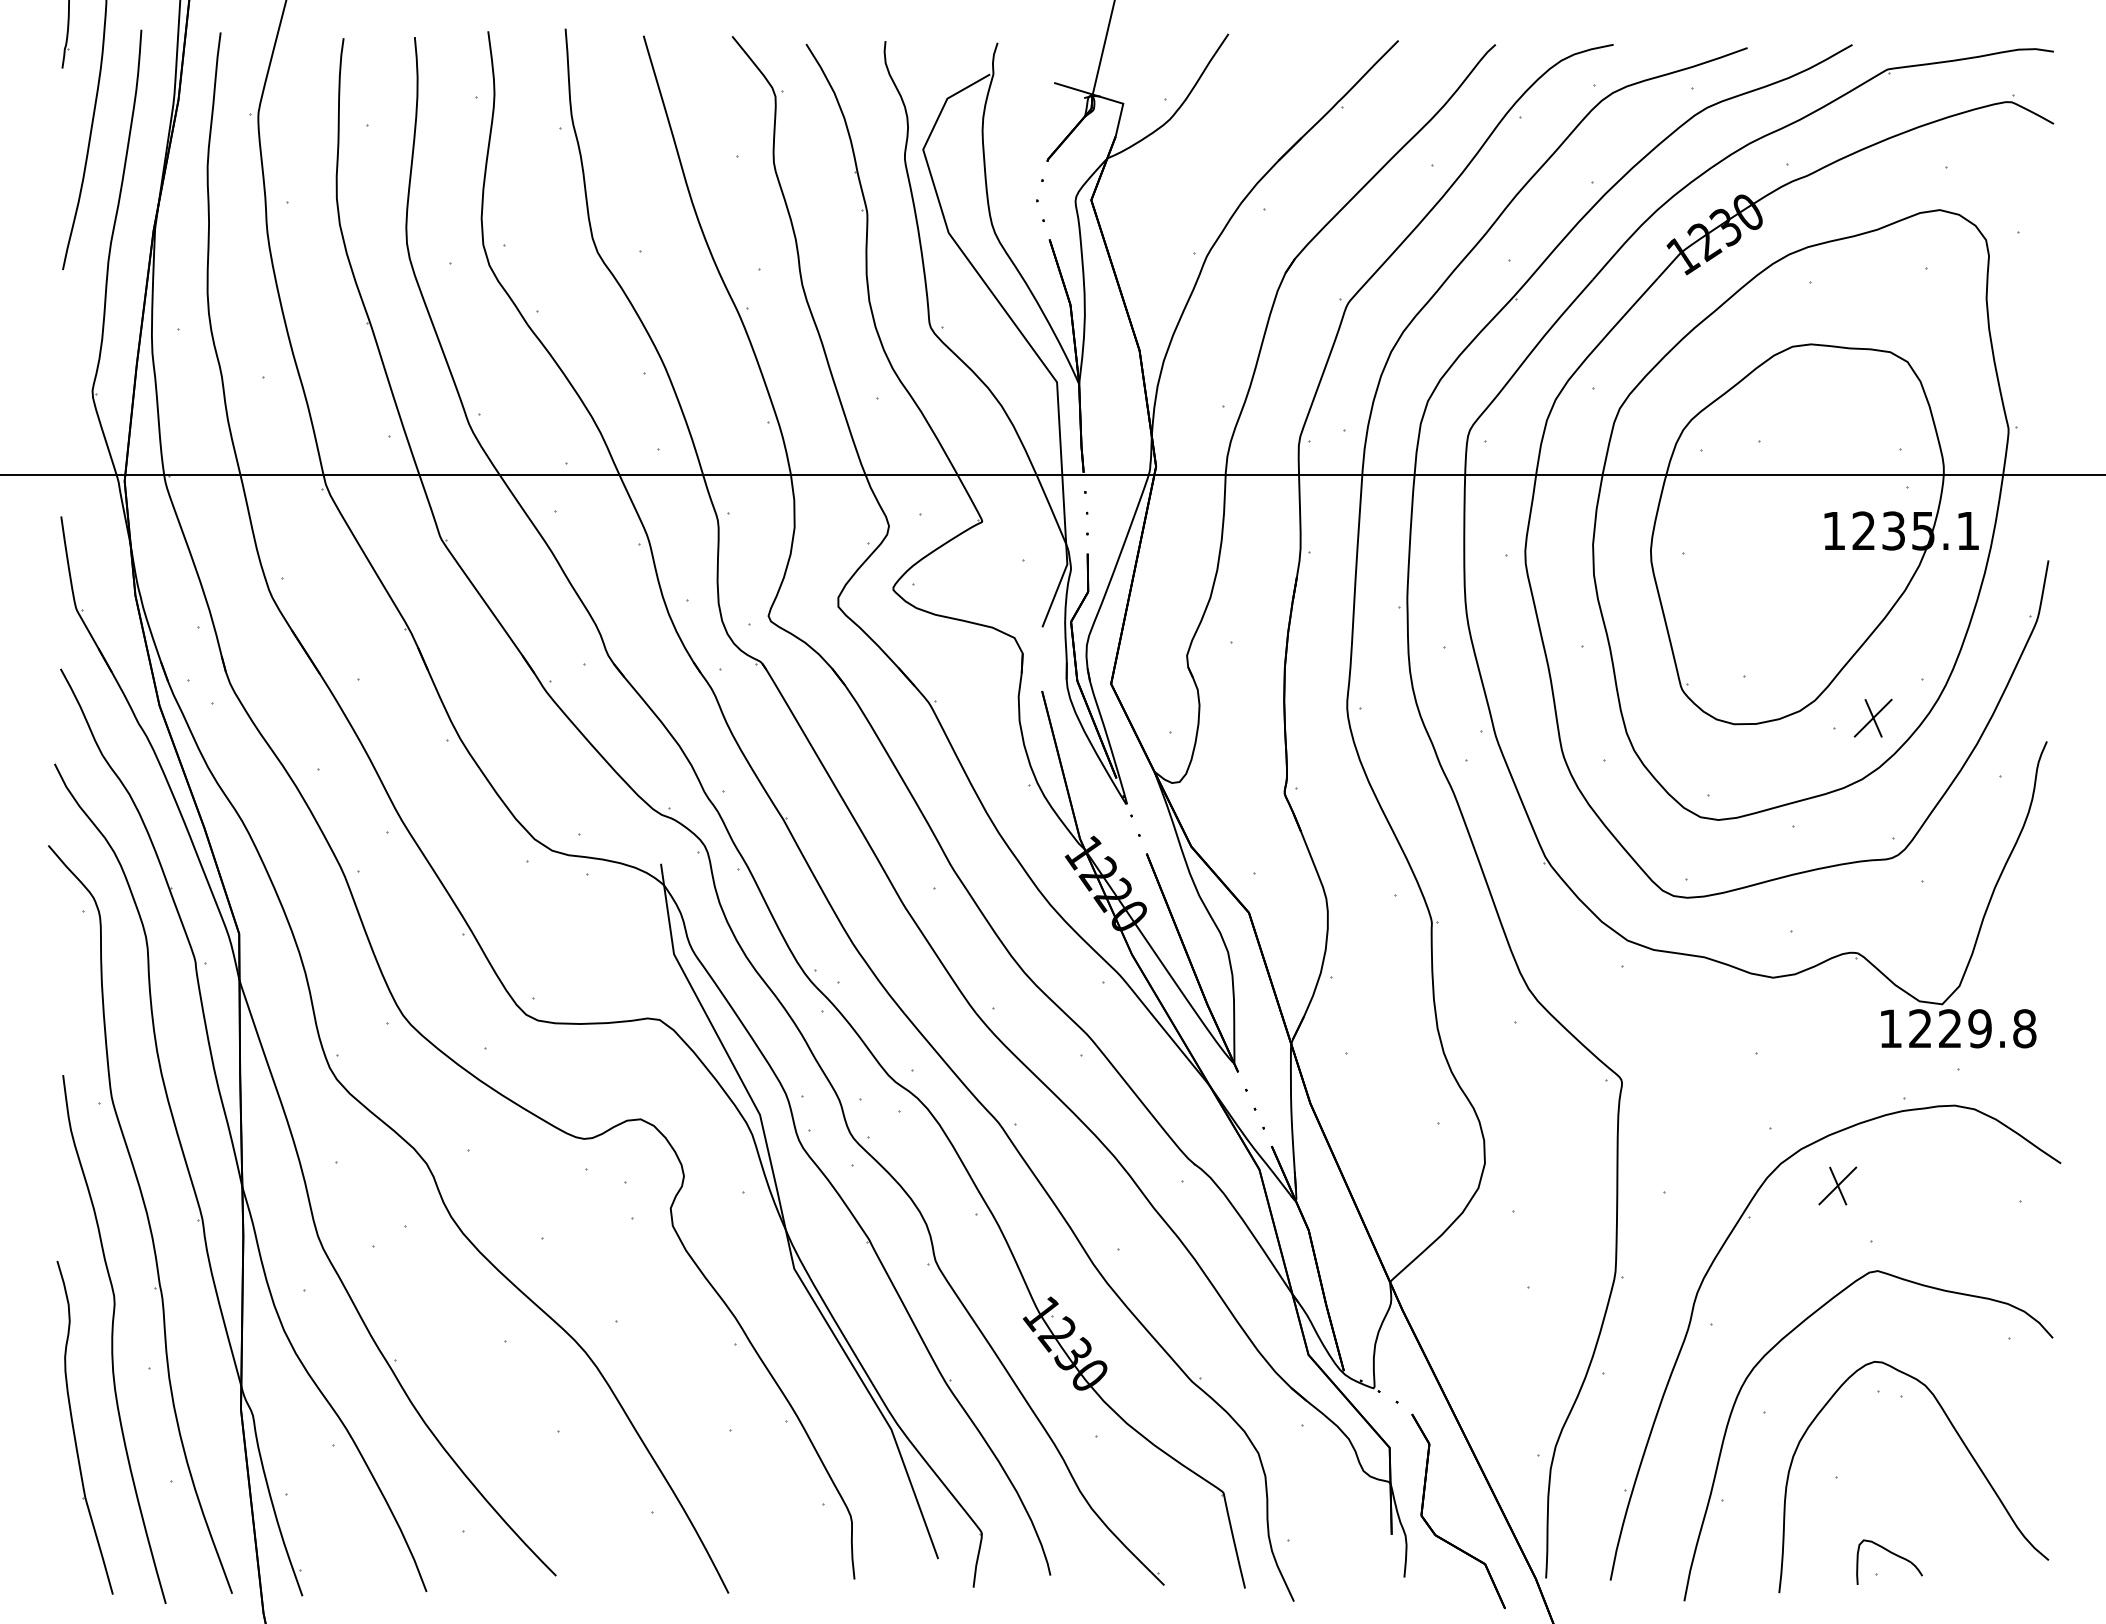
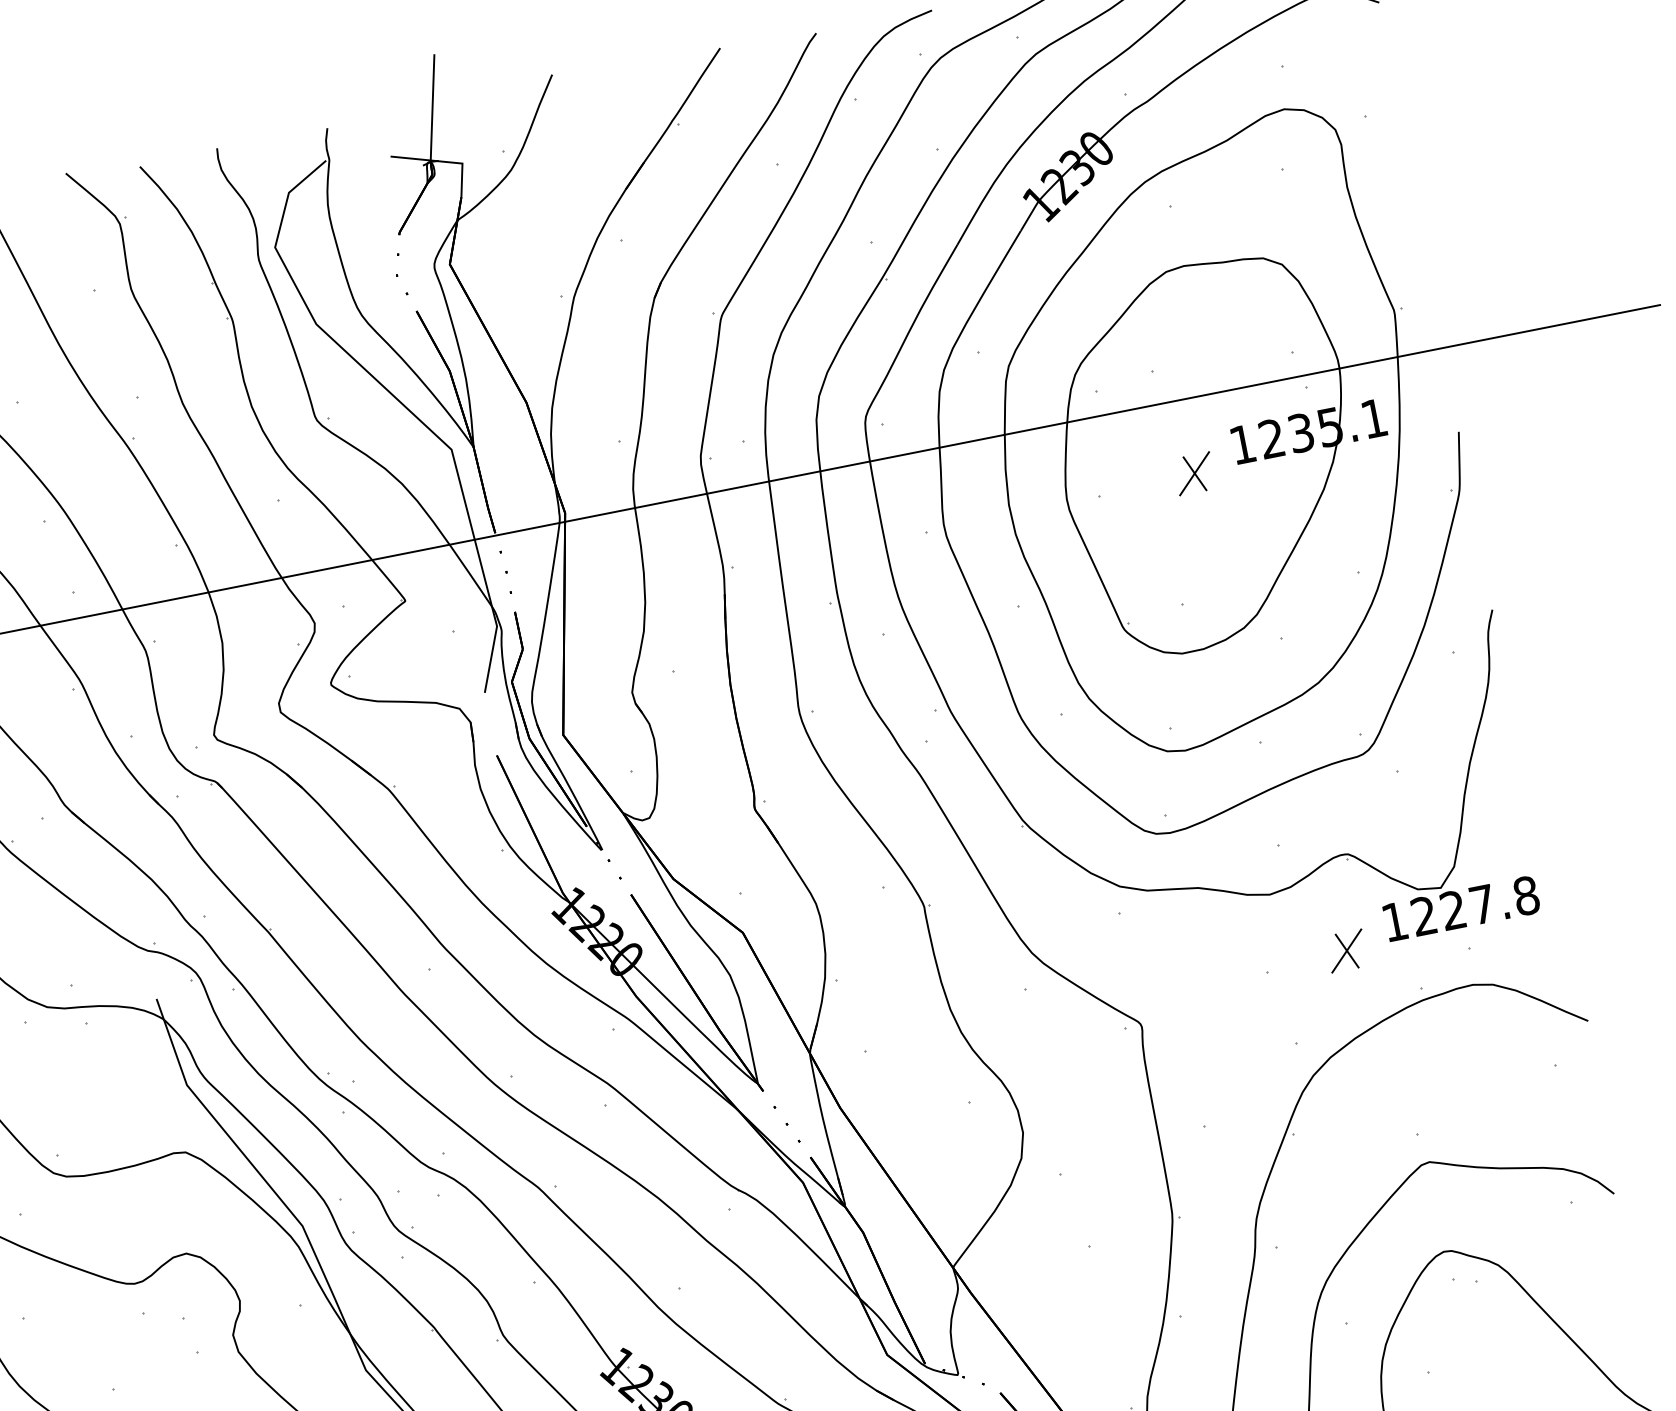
part: (1872, 717) -> (1193, 473), moved
text: (1979, 1028) -> (1482, 904), 1229.8 -> 1227.8
part: (1837, 1185) -> (1346, 950), moved

